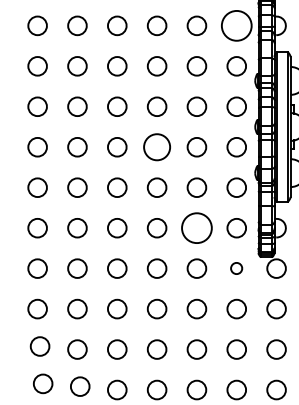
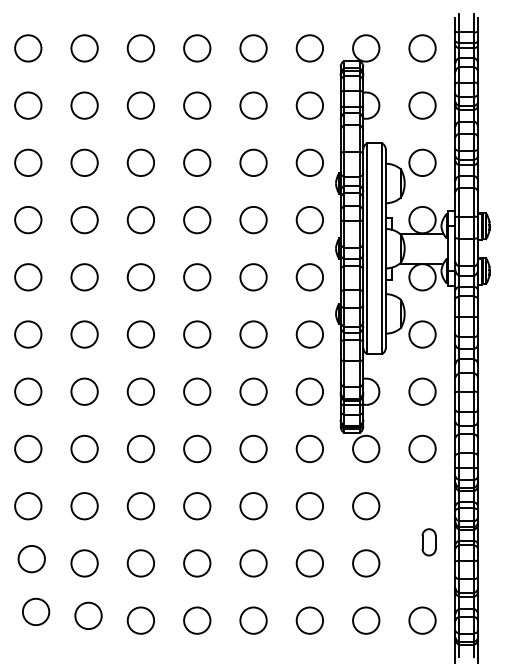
circle: (236, 25) -> (309, 105), size x0.62
circle: (157, 147) -> (197, 277), size x0.71
circle: (196, 227) -> (253, 391), size x0.62
circle: (236, 268) -> (309, 448), size x1.67

